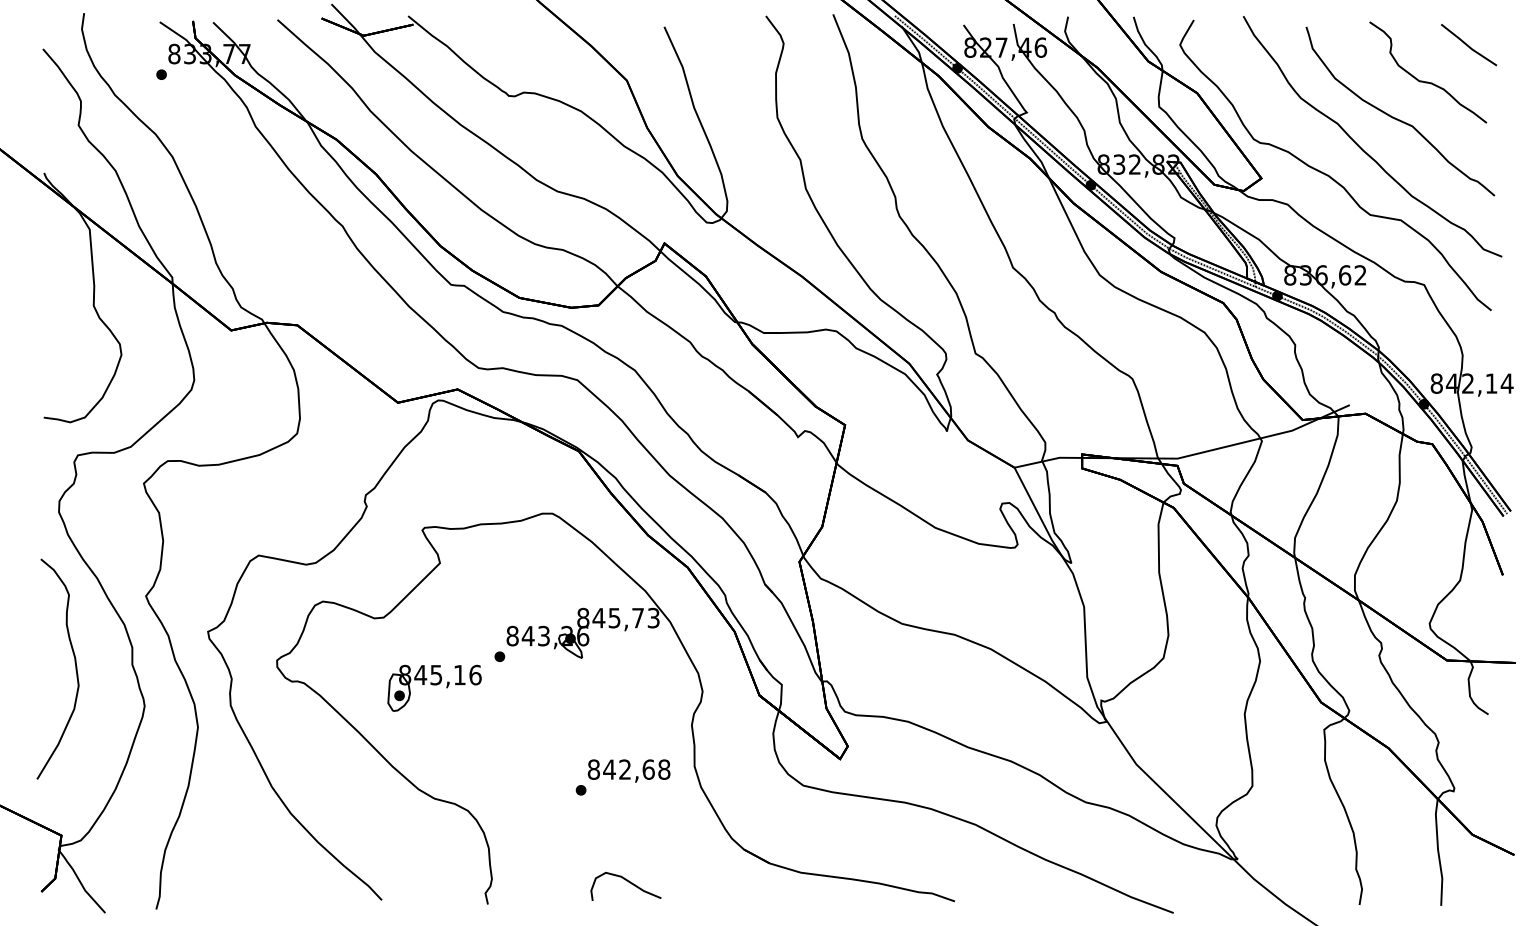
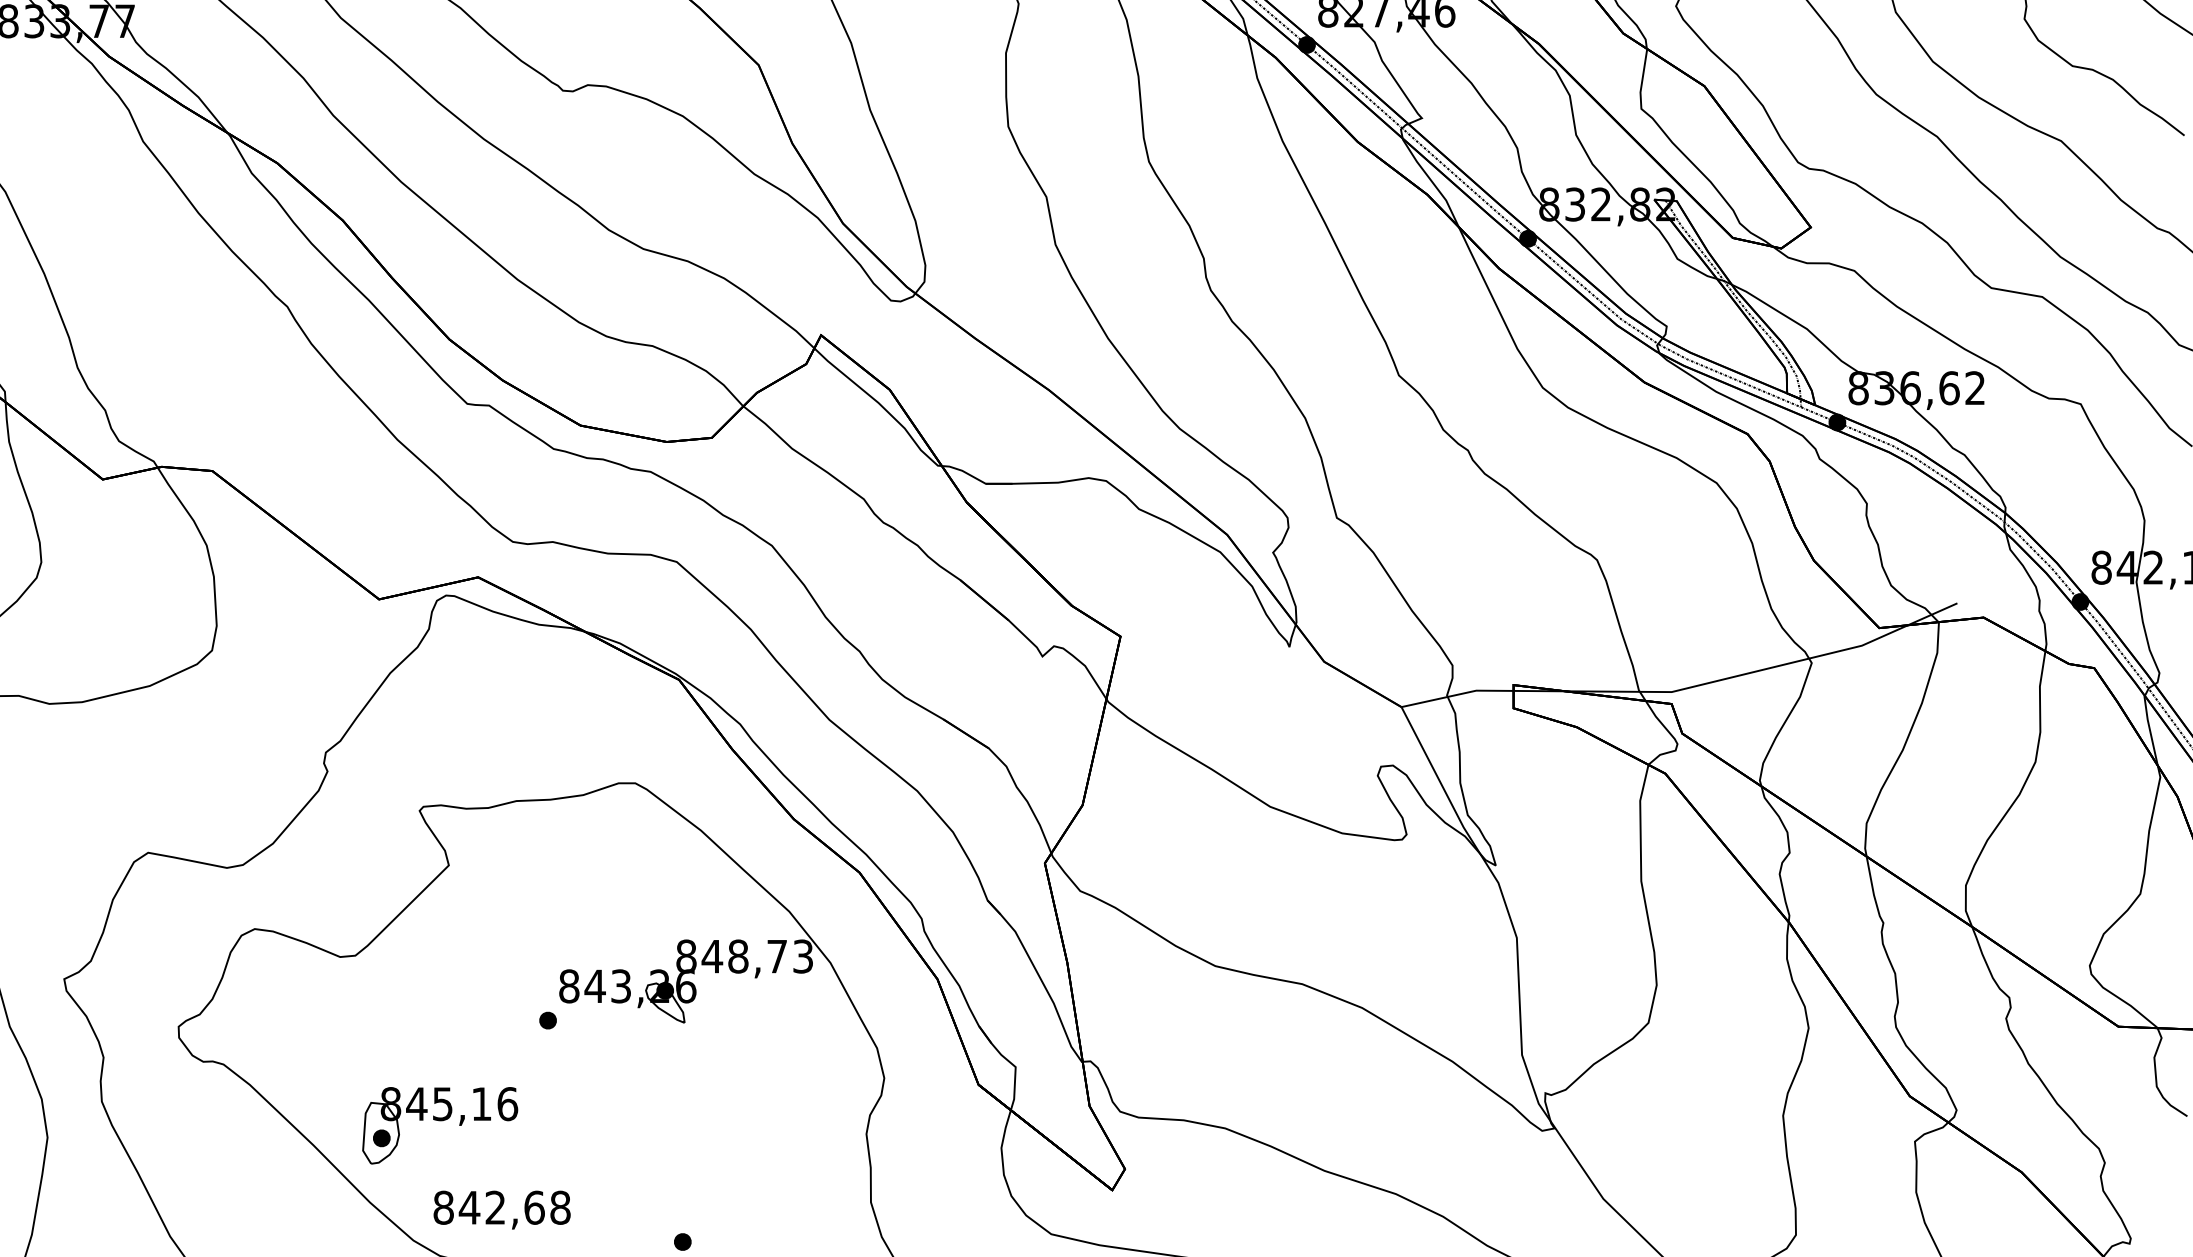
text: (614, 617) -> (738, 955), 845,73 -> 848,73
part: (434, 687) -> (439, 1124), moved
text: (628, 770) -> (501, 1209), moved

